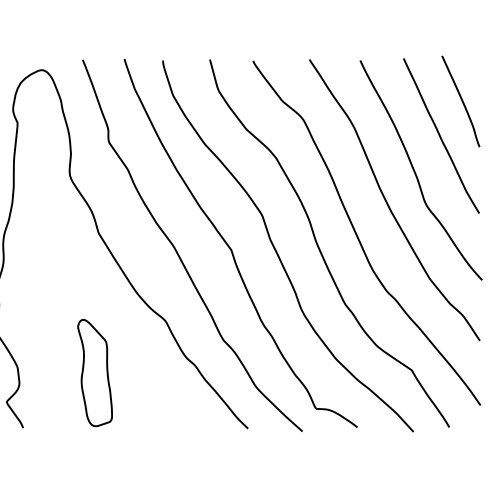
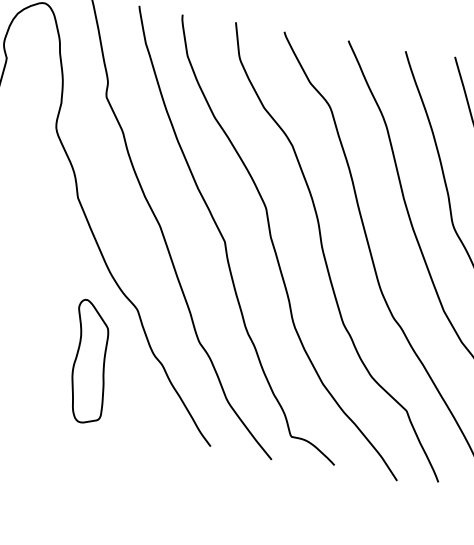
part: (94, 373) -> (89, 362), moved

